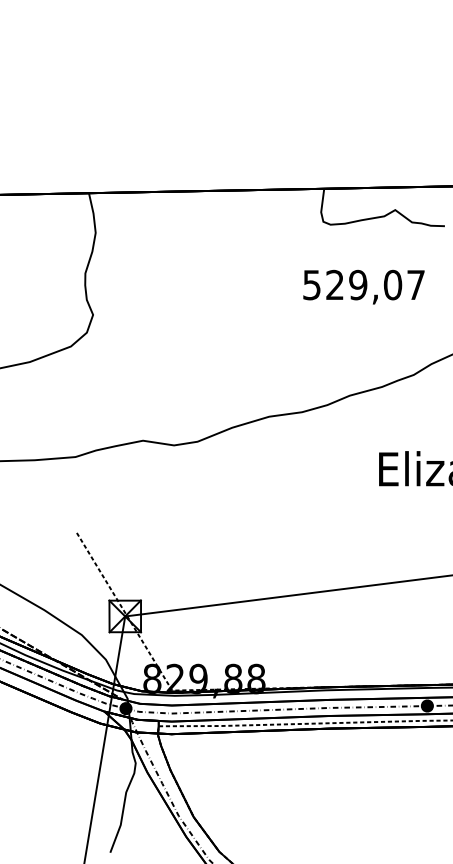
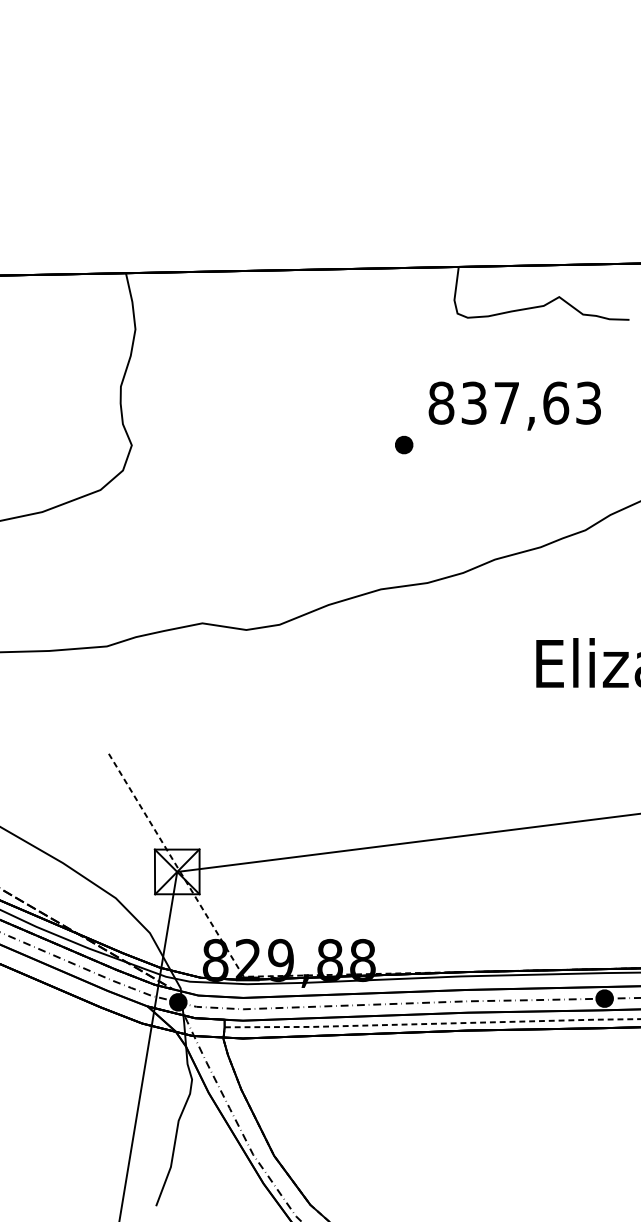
text: (363, 284) -> (514, 402), 529,07 -> 837,63
part: (285, 315) -> (404, 445), added

